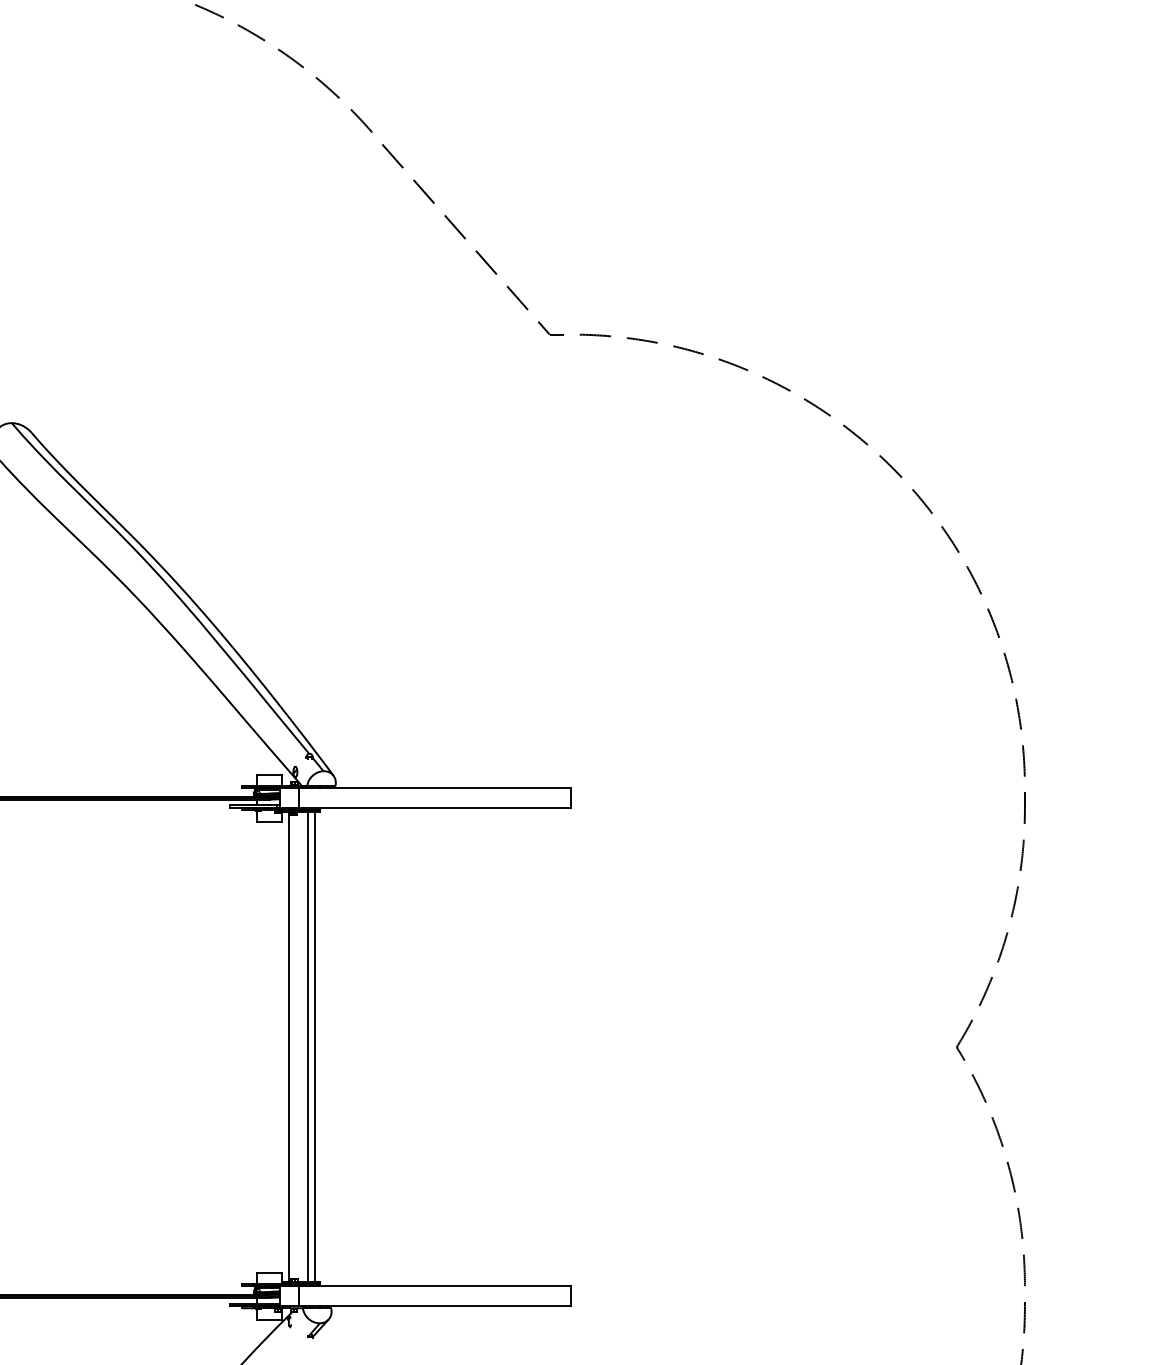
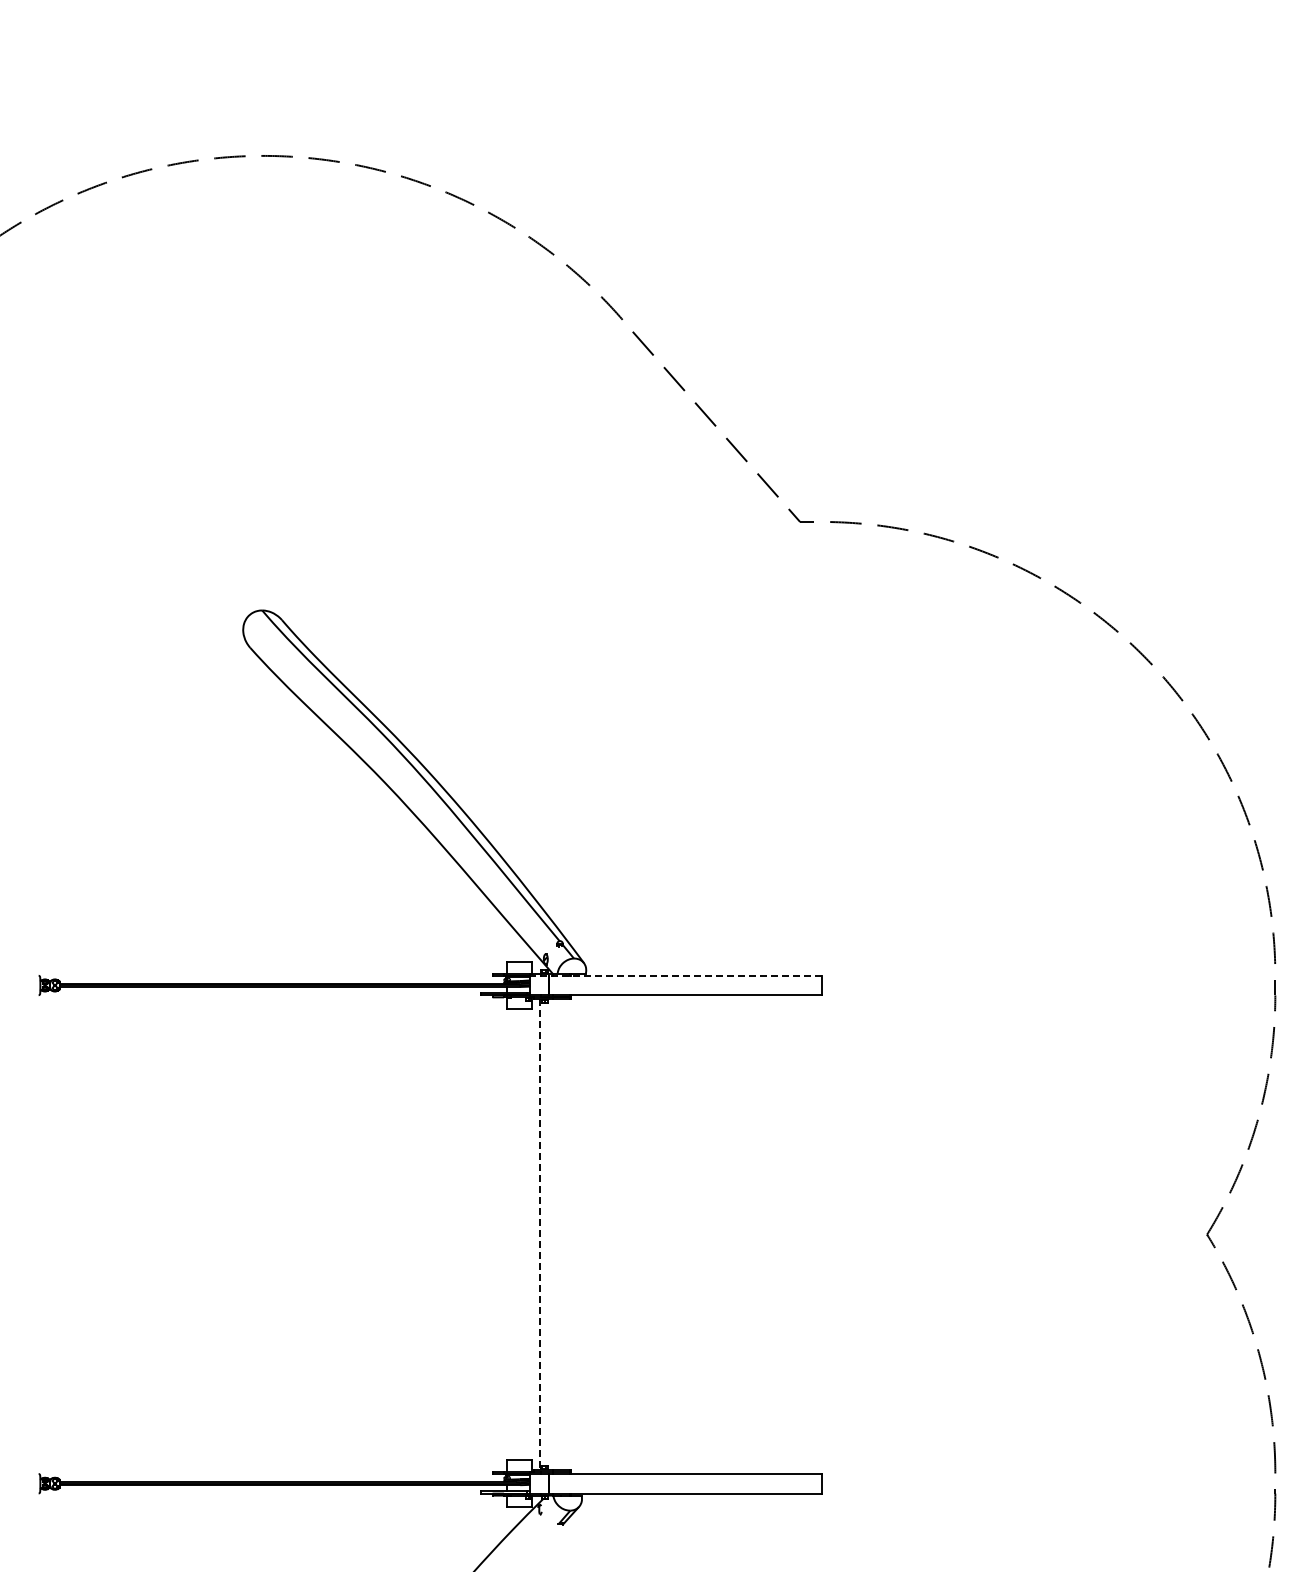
line: (426, 788) -> (676, 975), solid -> dashed
line: (308, 1047) -> (558, 1234), removed
line: (315, 1047) -> (565, 1234), removed
line: (289, 1048) -> (539, 1235), solid -> dashed

